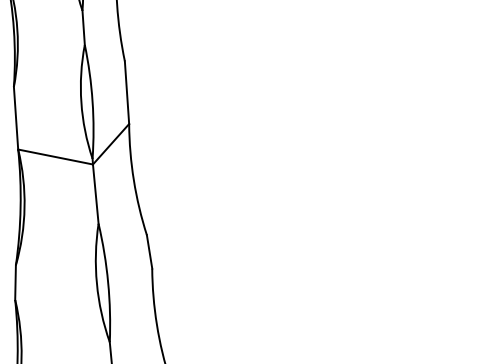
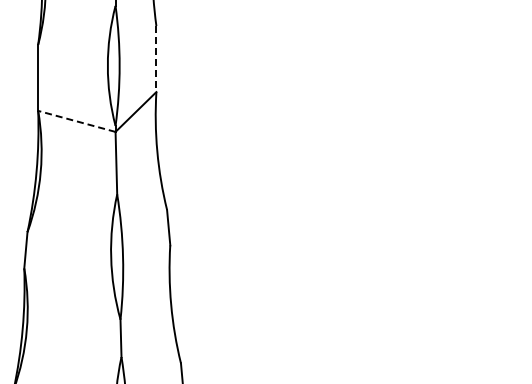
line: (127, 93) -> (156, 59), solid -> dashed
line: (55, 157) -> (76, 121), solid -> dashed

